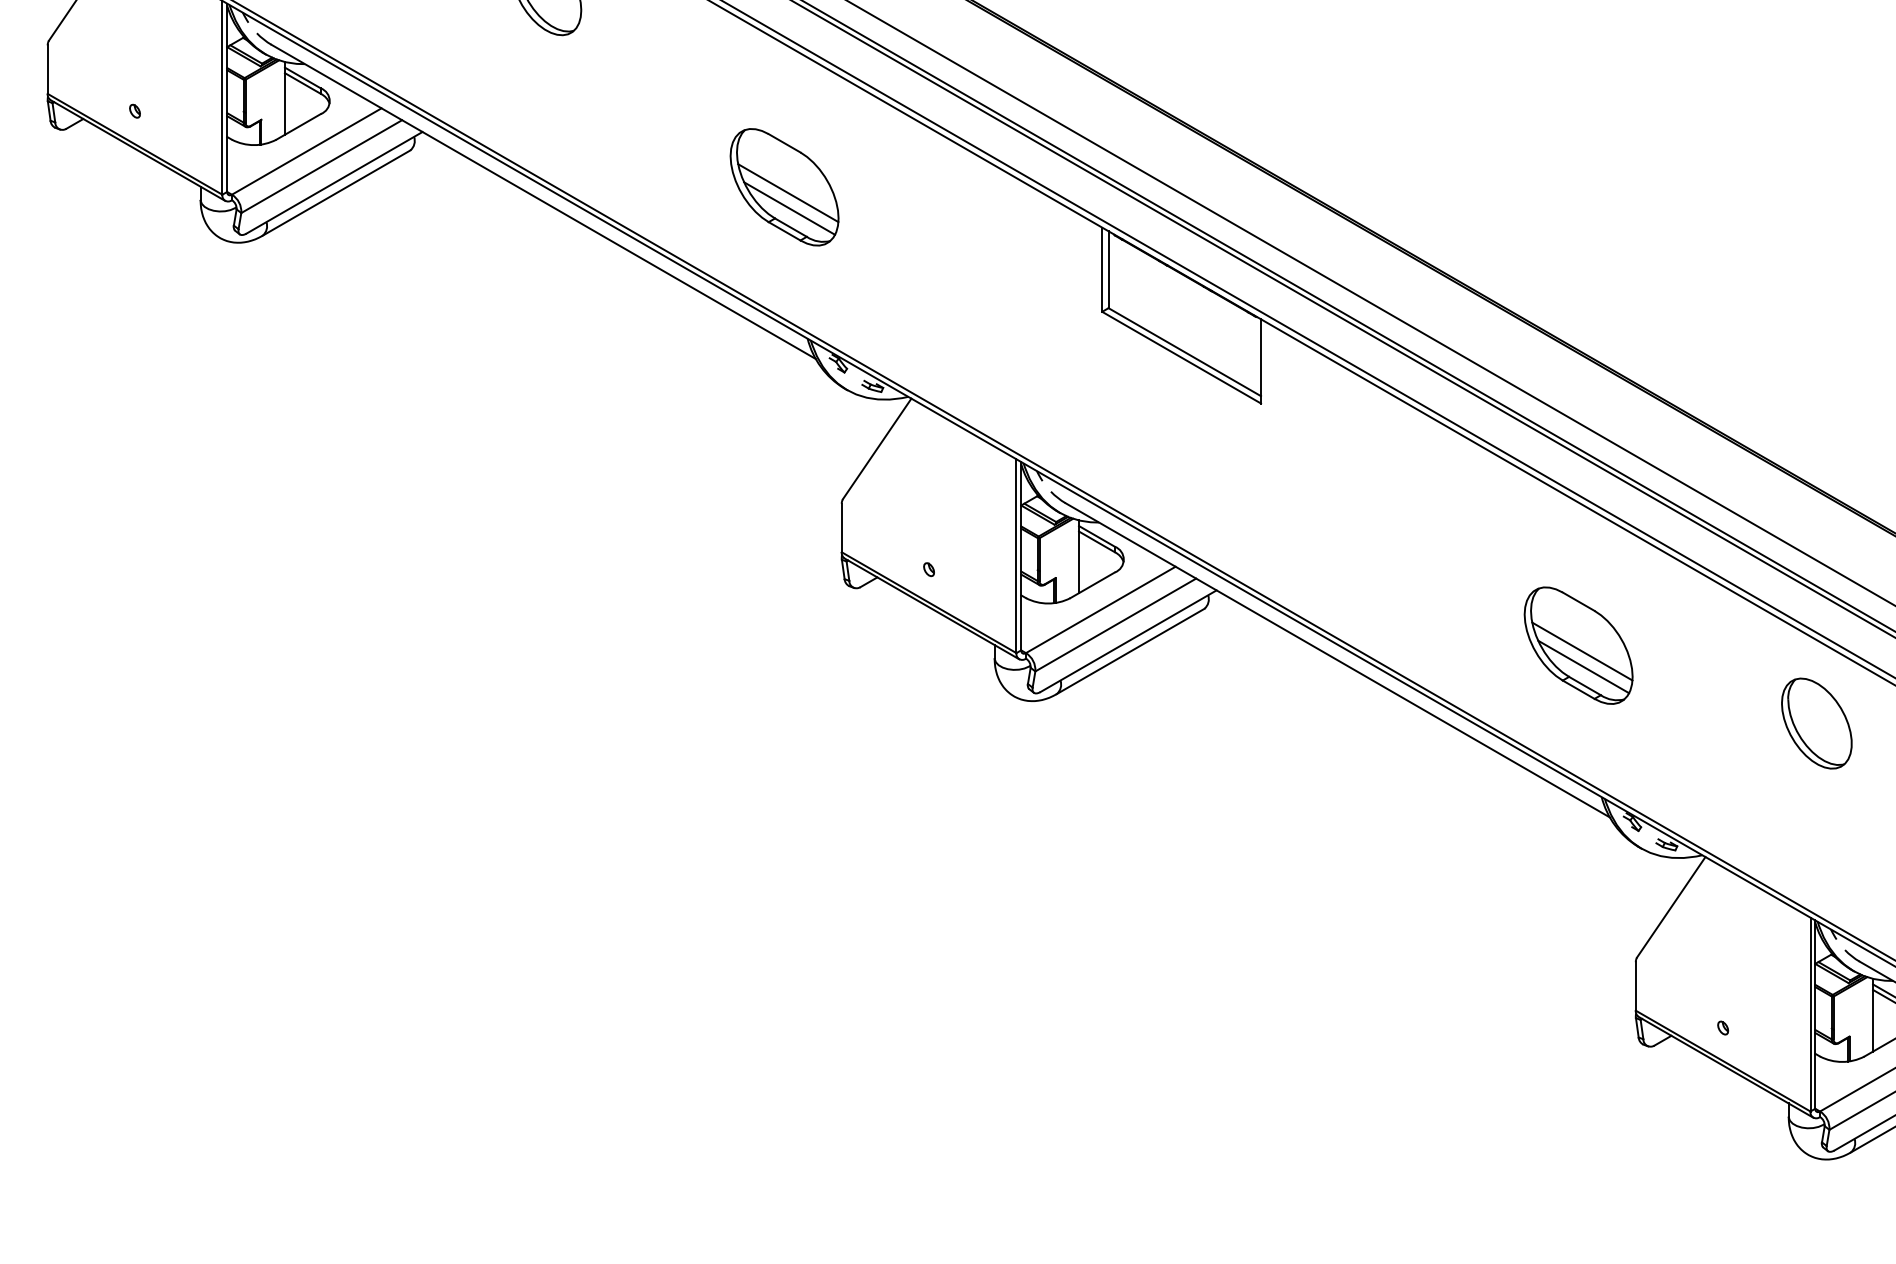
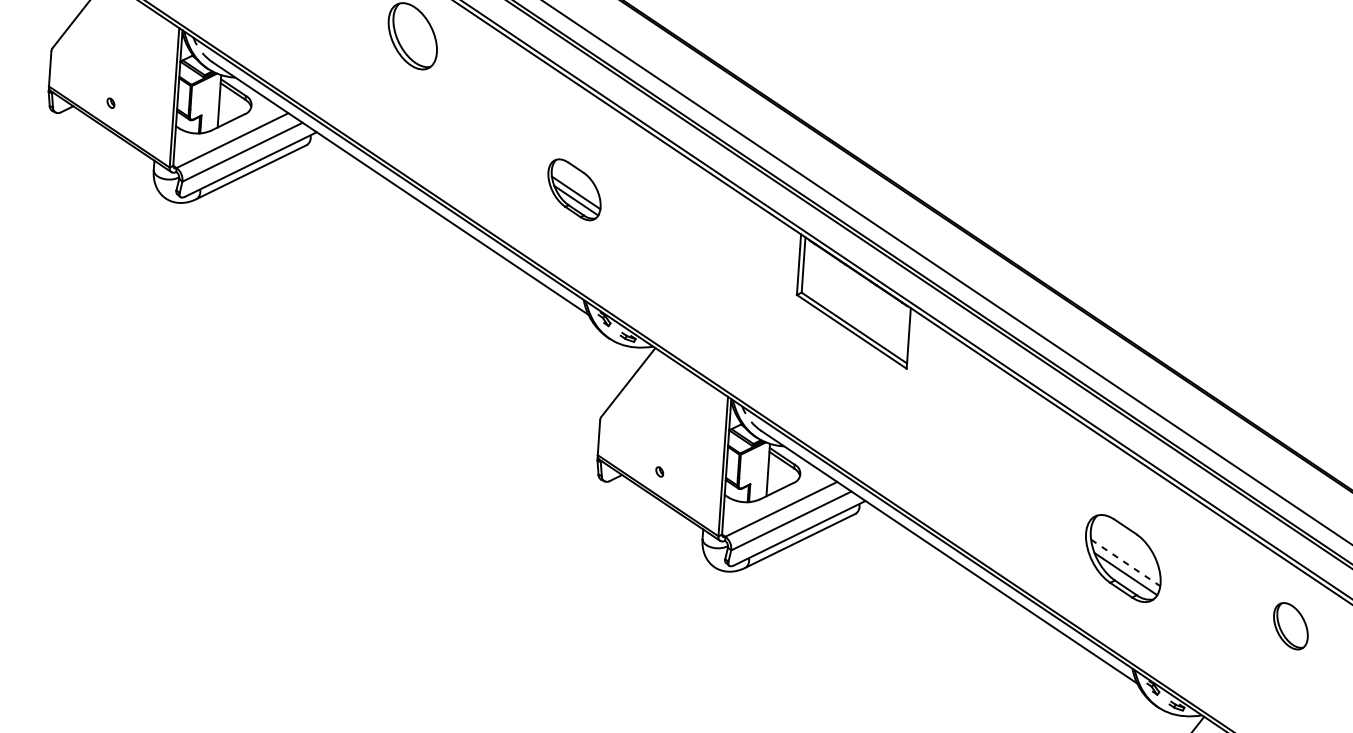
part: (784, 187) -> (574, 189), size x0.7
line: (1582, 651) -> (1125, 562), solid -> dashed
part: (1816, 723) -> (1290, 626), size x0.7

